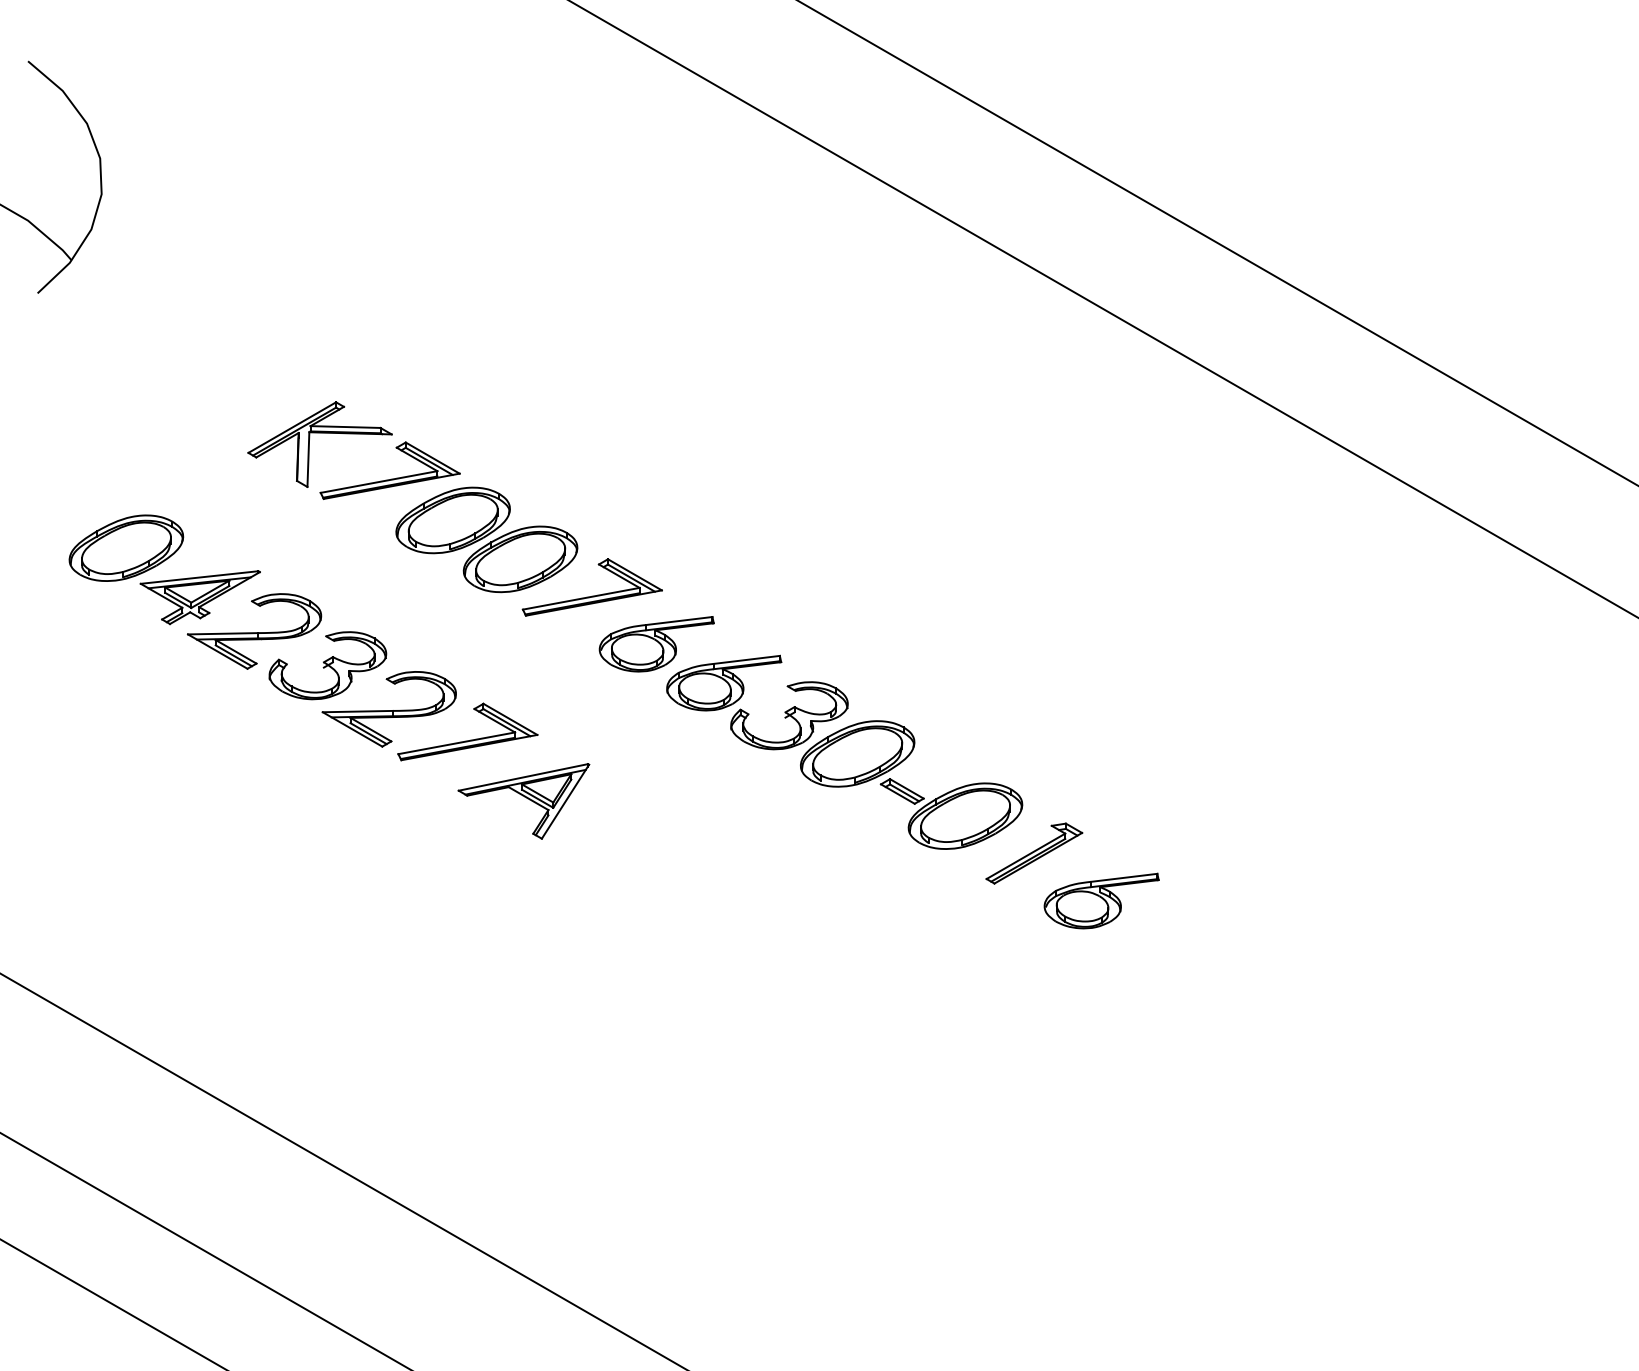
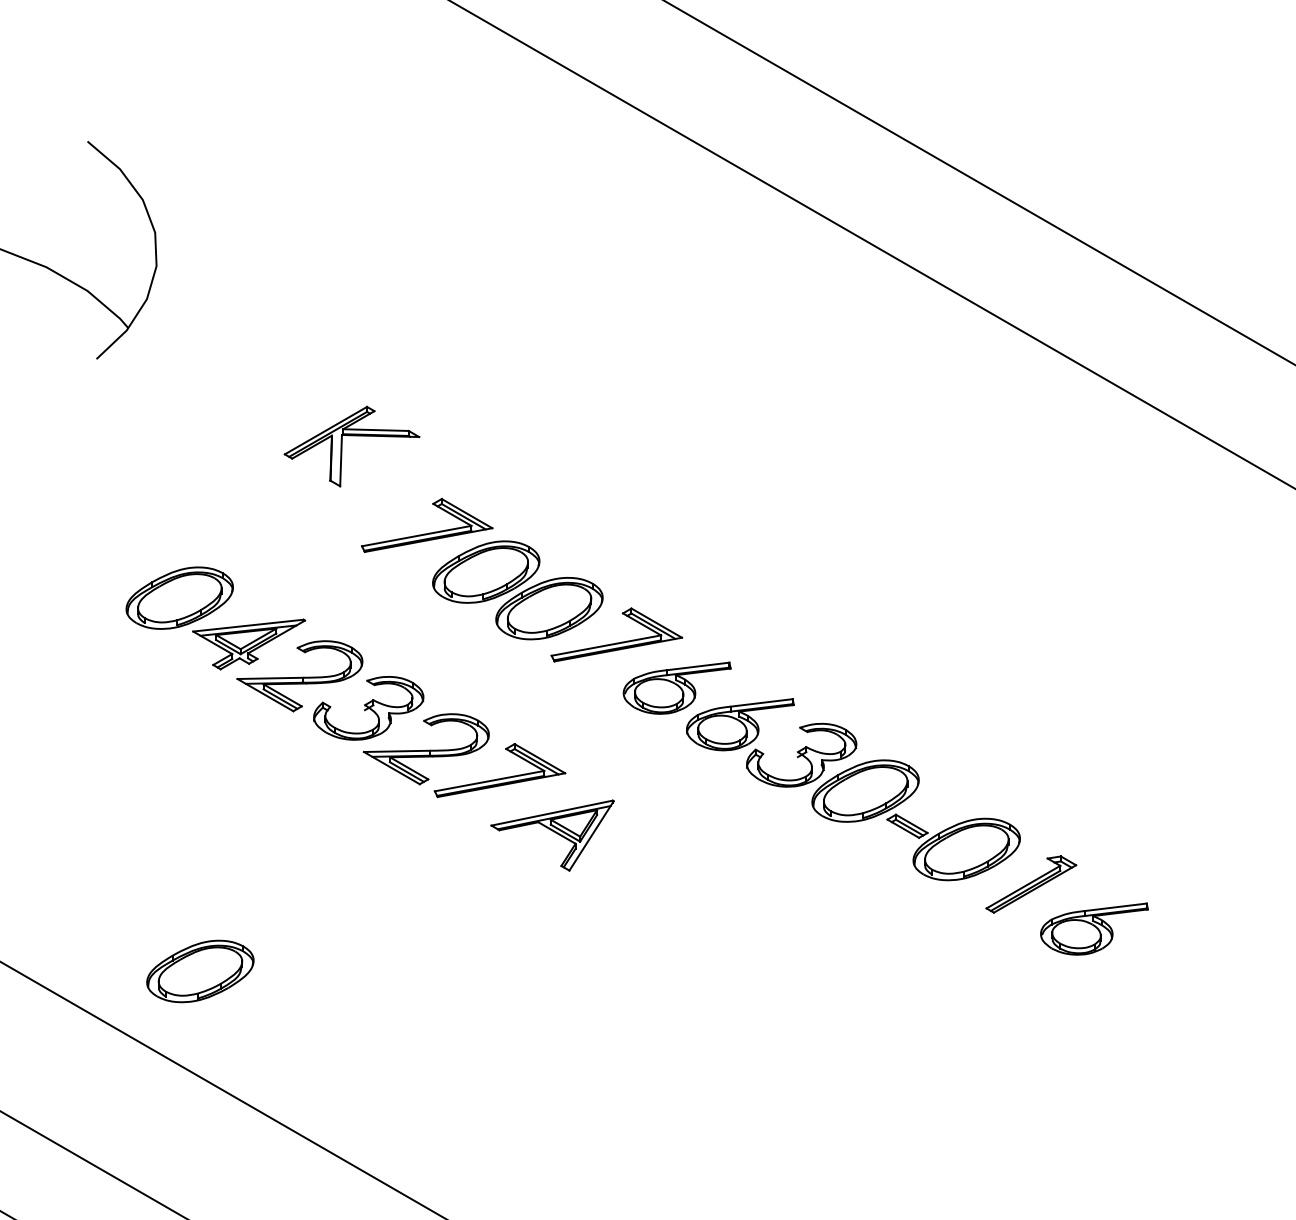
part: (309, 444) -> (342, 446), moved
part: (148, 945) -> (200, 970), added

